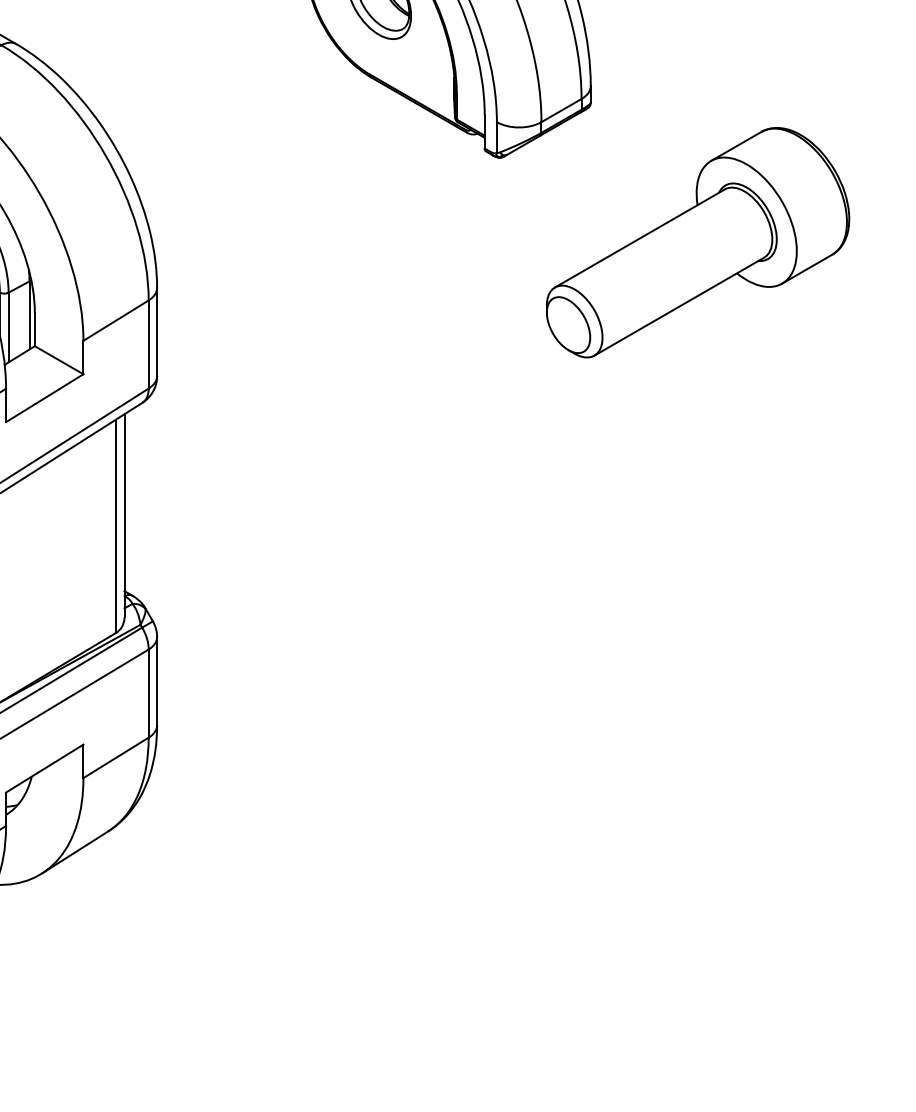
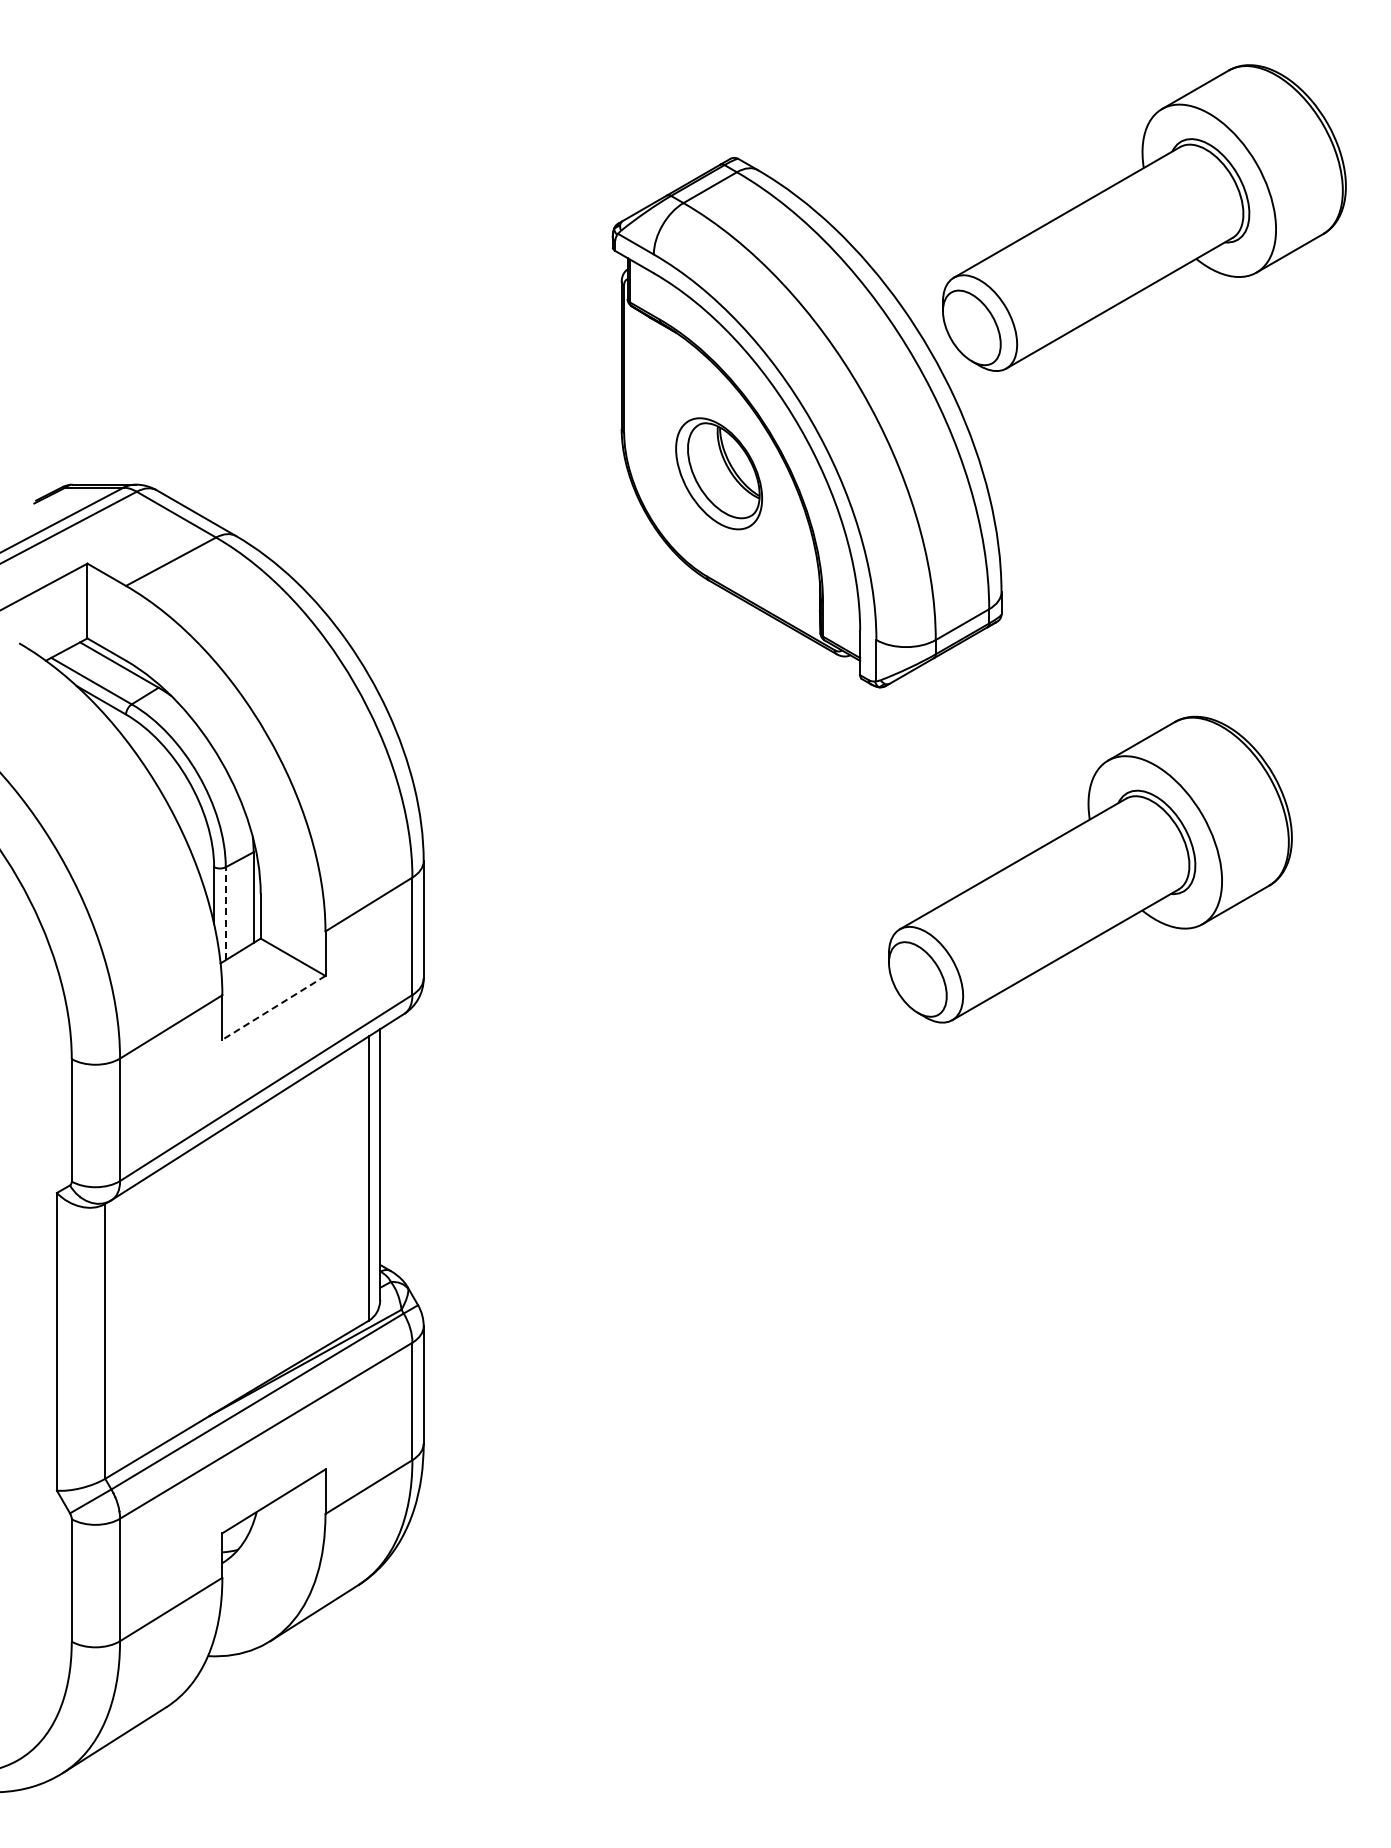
part: (698, 242) -> (1090, 869), moved
line: (8, 327) -> (225, 913), solid -> dashed
line: (44, 397) -> (273, 1007), solid -> dashed

